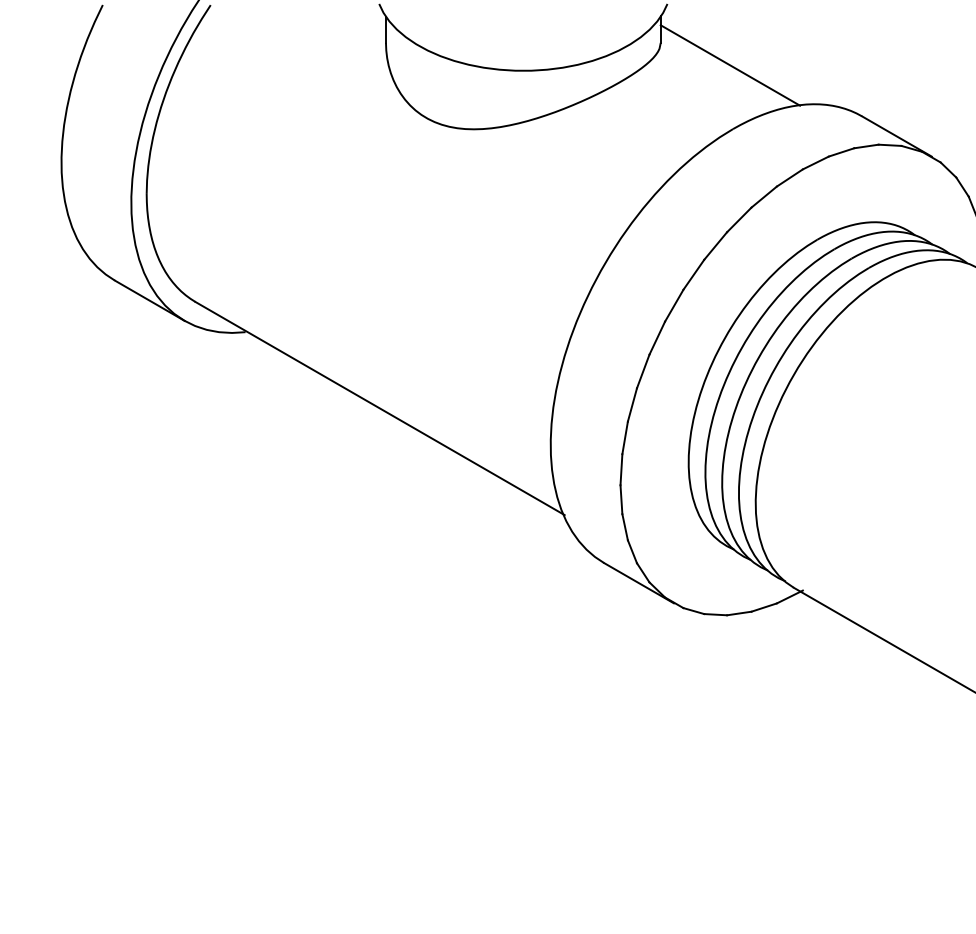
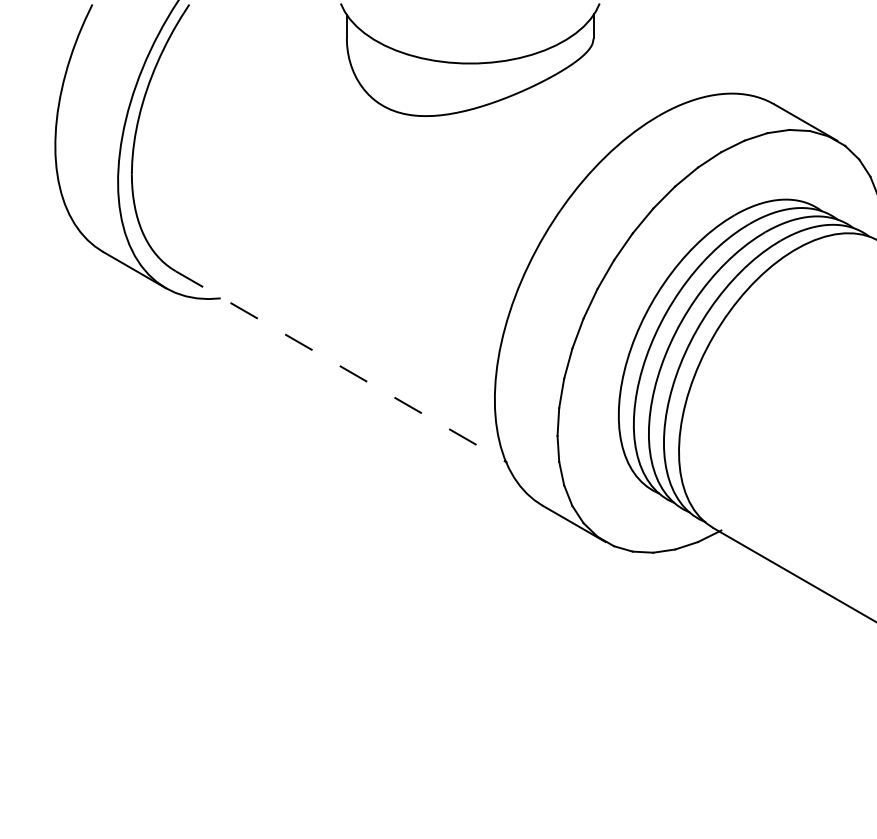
line: (729, 65) -> (655, 58), removed
line: (381, 409) -> (342, 367), solid -> dashed

